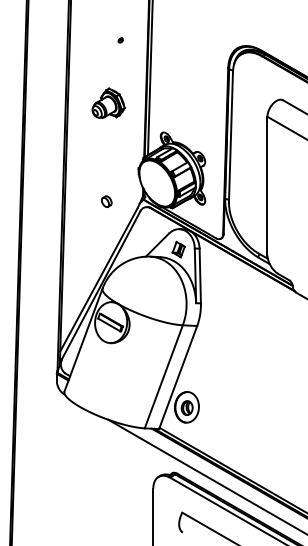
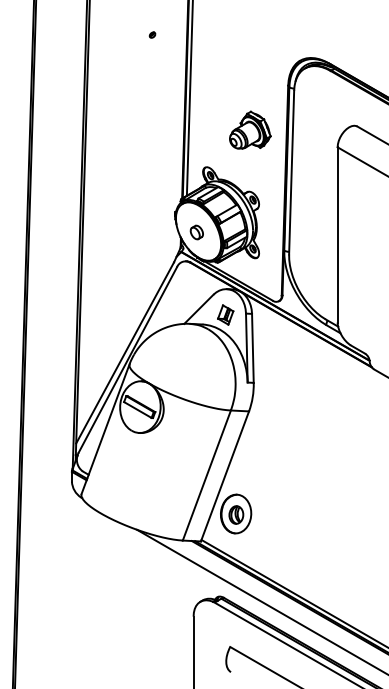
part: (120, 40) -> (152, 34), moved
part: (108, 102) -> (250, 129), moved
part: (106, 201) -> (196, 232), moved

